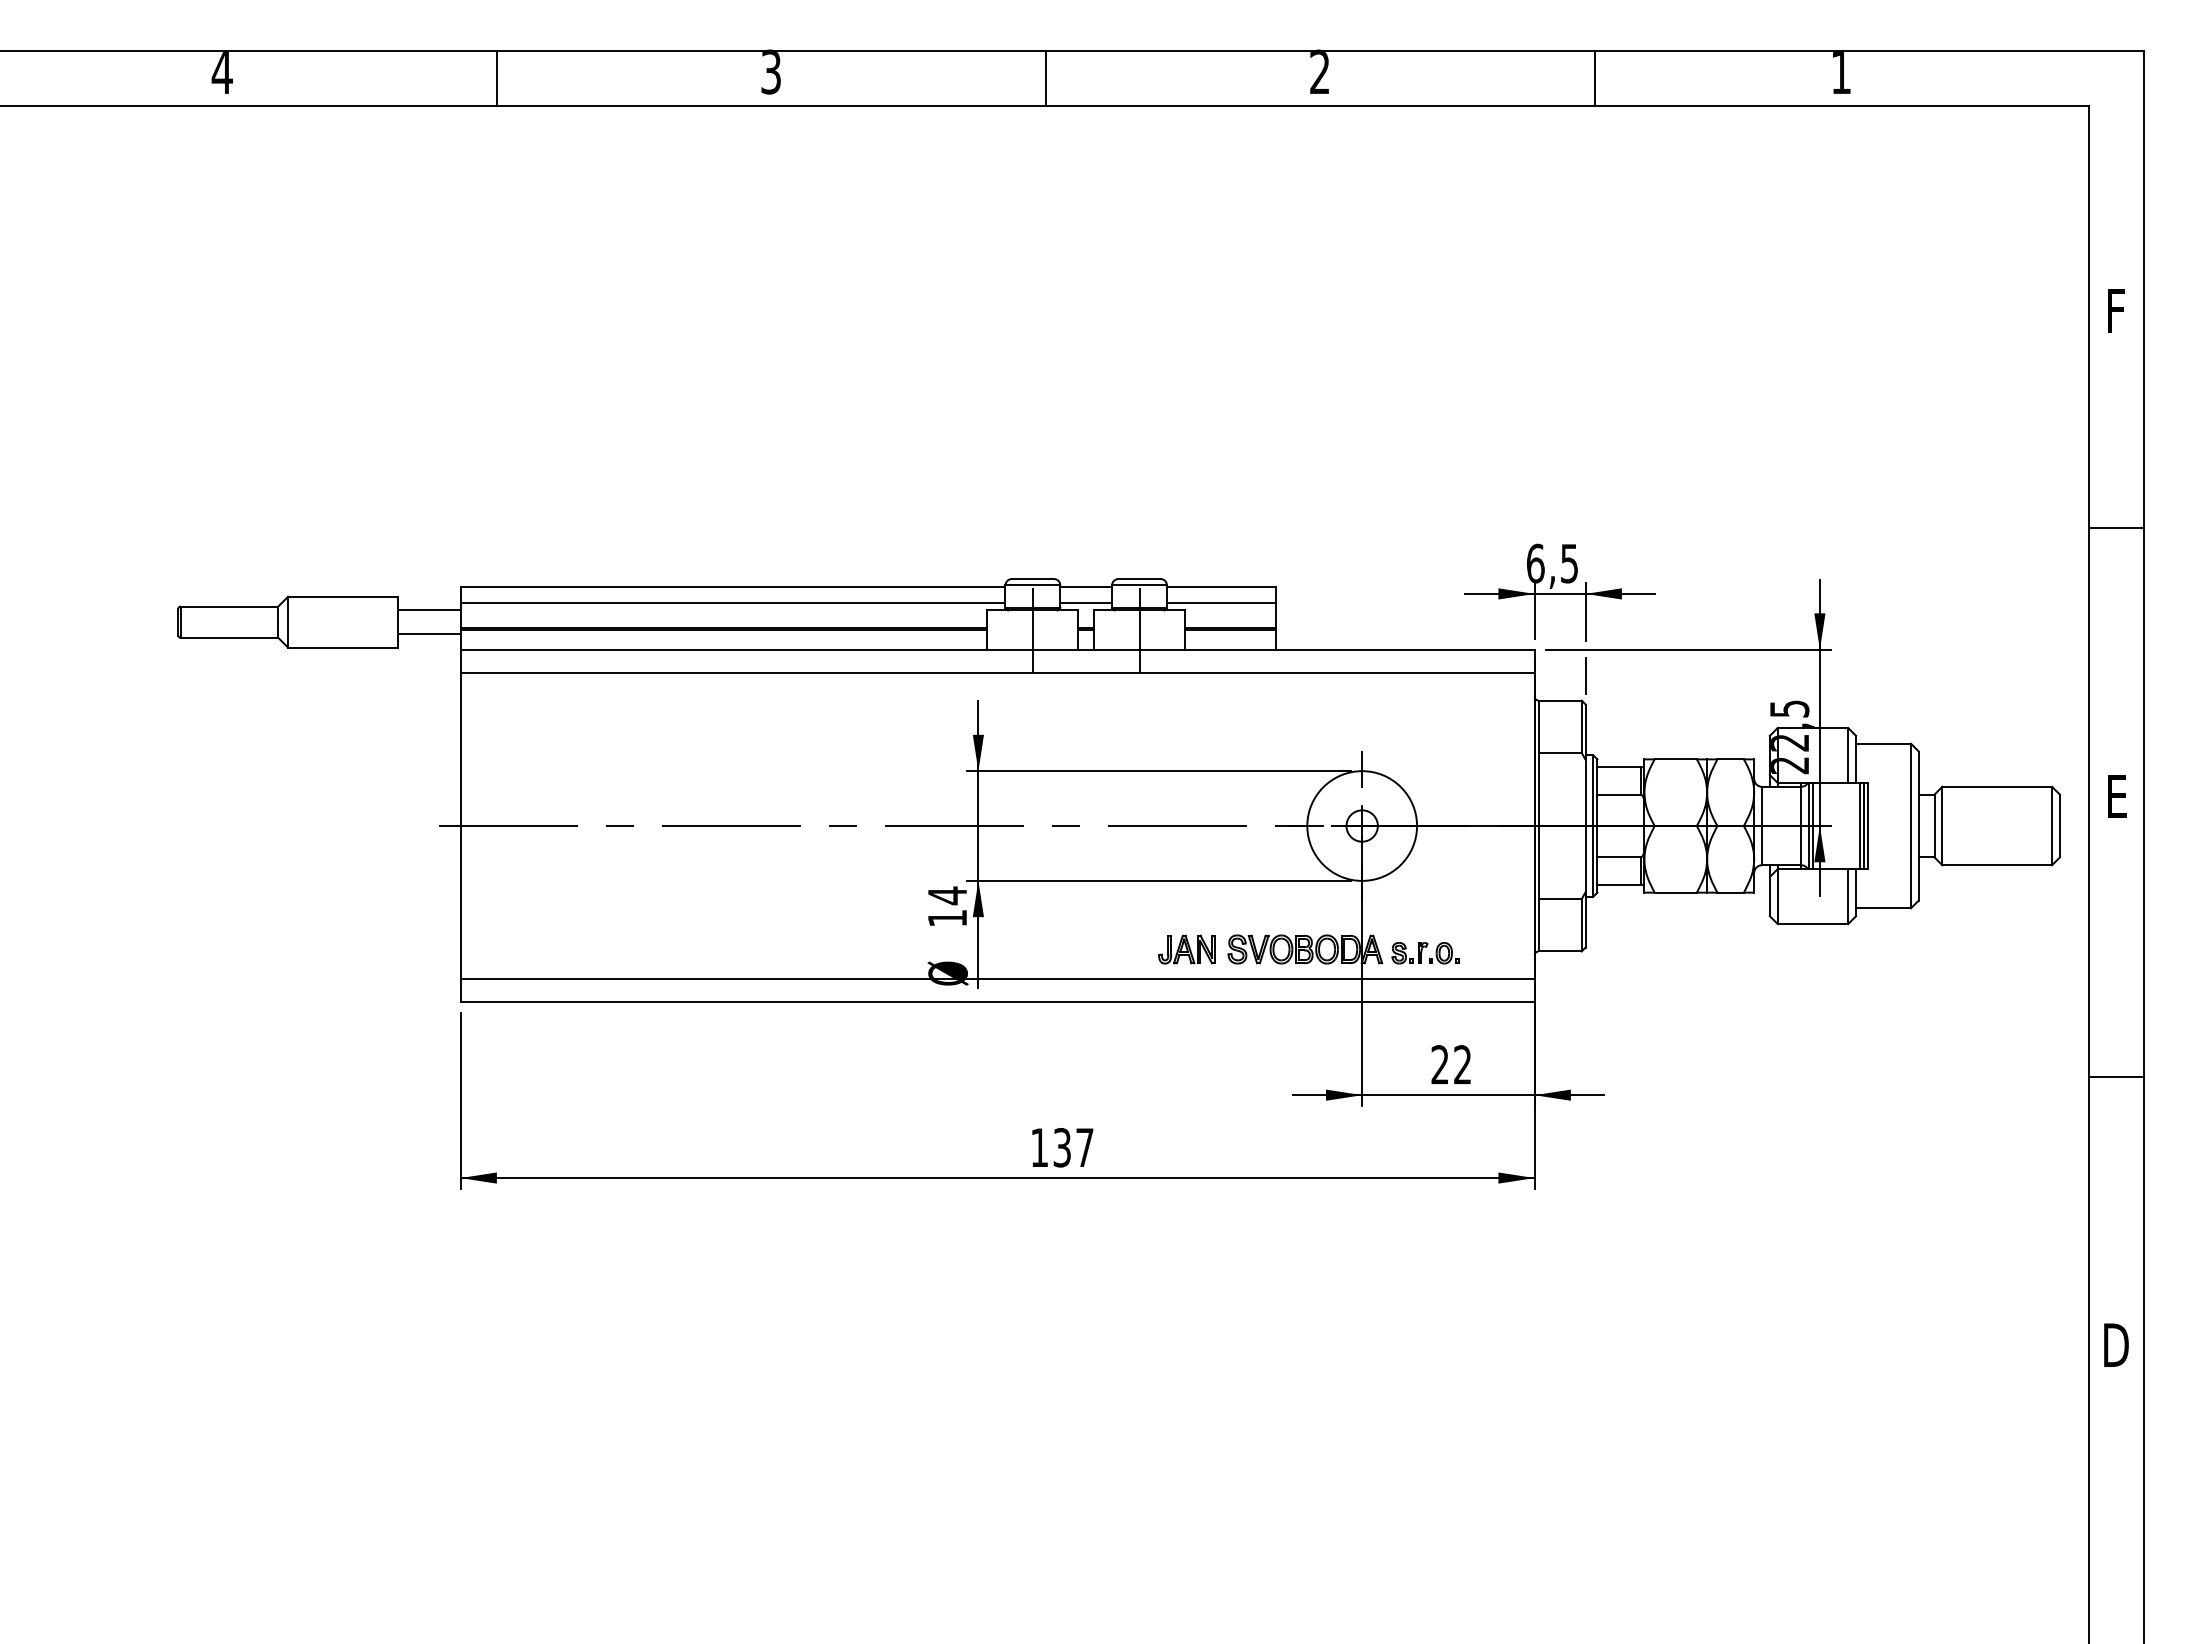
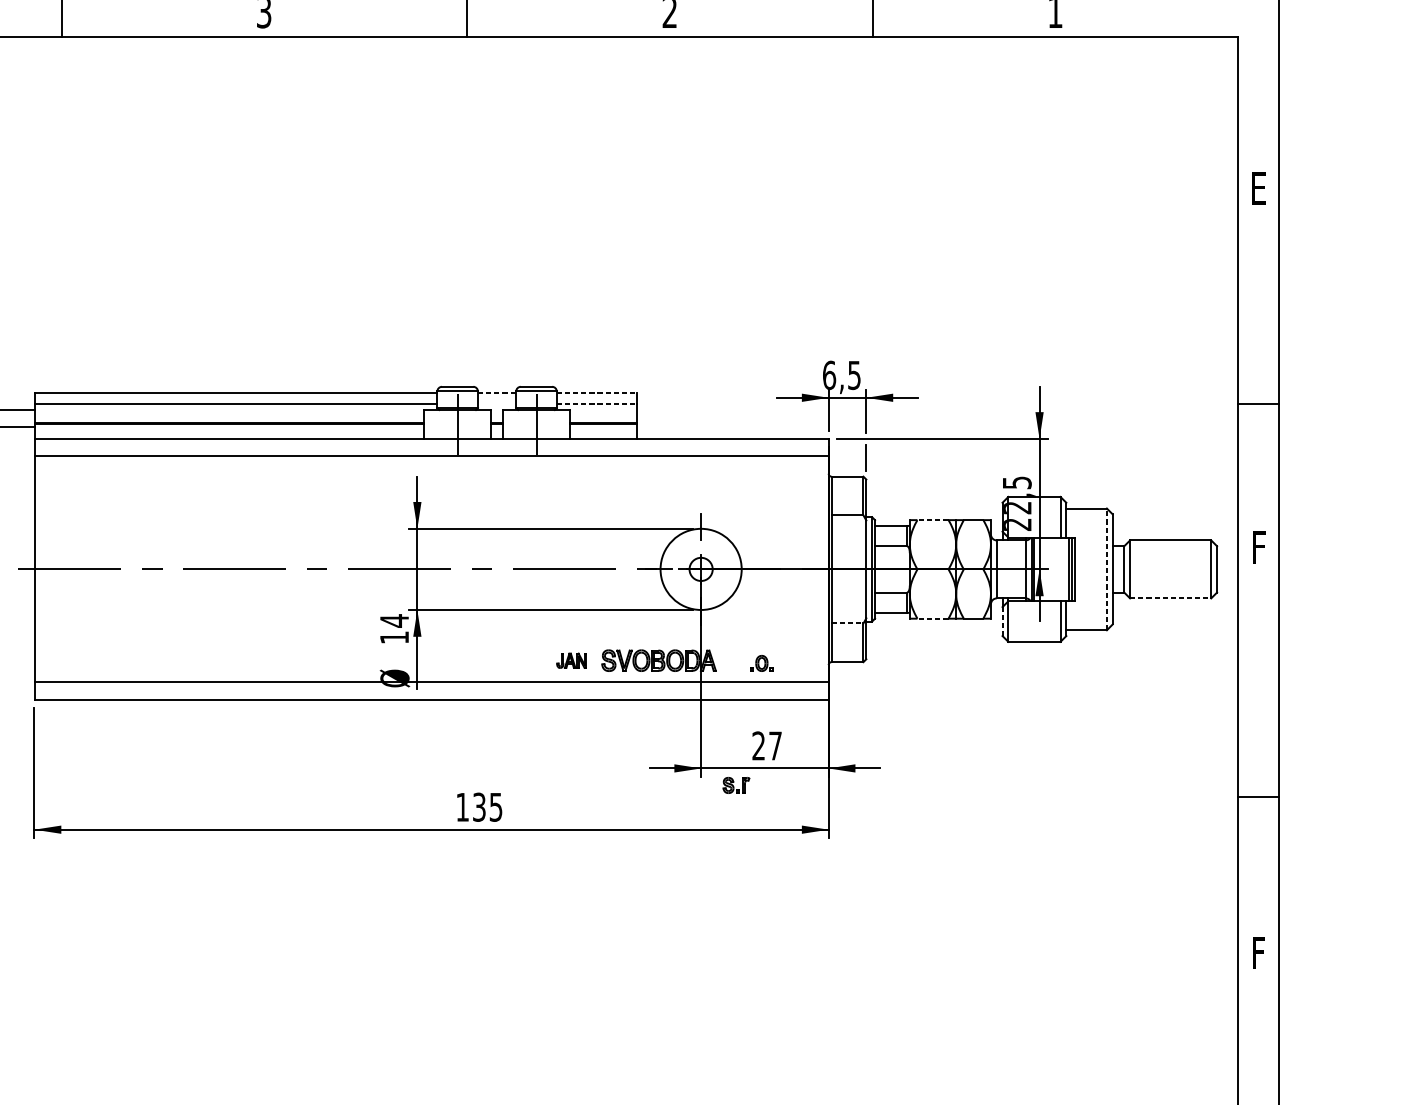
text: (2116, 310) -> (1258, 188), F -> E
line: (2115, 528) -> (1258, 404), moved
line: (1086, 586) -> (497, 392), solid -> dashed
line: (1221, 586) -> (597, 392), solid -> dashed
line: (1086, 602) -> (497, 404), removed
line: (1221, 602) -> (597, 404), solid -> dashed
line: (1675, 759) -> (932, 520), solid -> dashed
text: (2117, 796) -> (1259, 547), E -> F
line: (1910, 825) -> (1106, 569), solid -> dashed
line: (1997, 865) -> (1170, 598), solid -> dashed
line: (1675, 892) -> (932, 618), solid -> dashed
line: (1769, 896) -> (1002, 621), solid -> dashed
line: (1560, 899) -> (847, 623), solid -> dashed
part: (1186, 949) -> (571, 660), size x0.7
part: (1409, 953) -> (736, 785), moved
text: (1462, 1064) -> (775, 745), 22 -> 27
line: (2115, 1077) -> (1258, 797), moved
text: (1084, 1147) -> (495, 807), 137 -> 135
text: (2116, 1344) -> (1258, 952), D -> F

